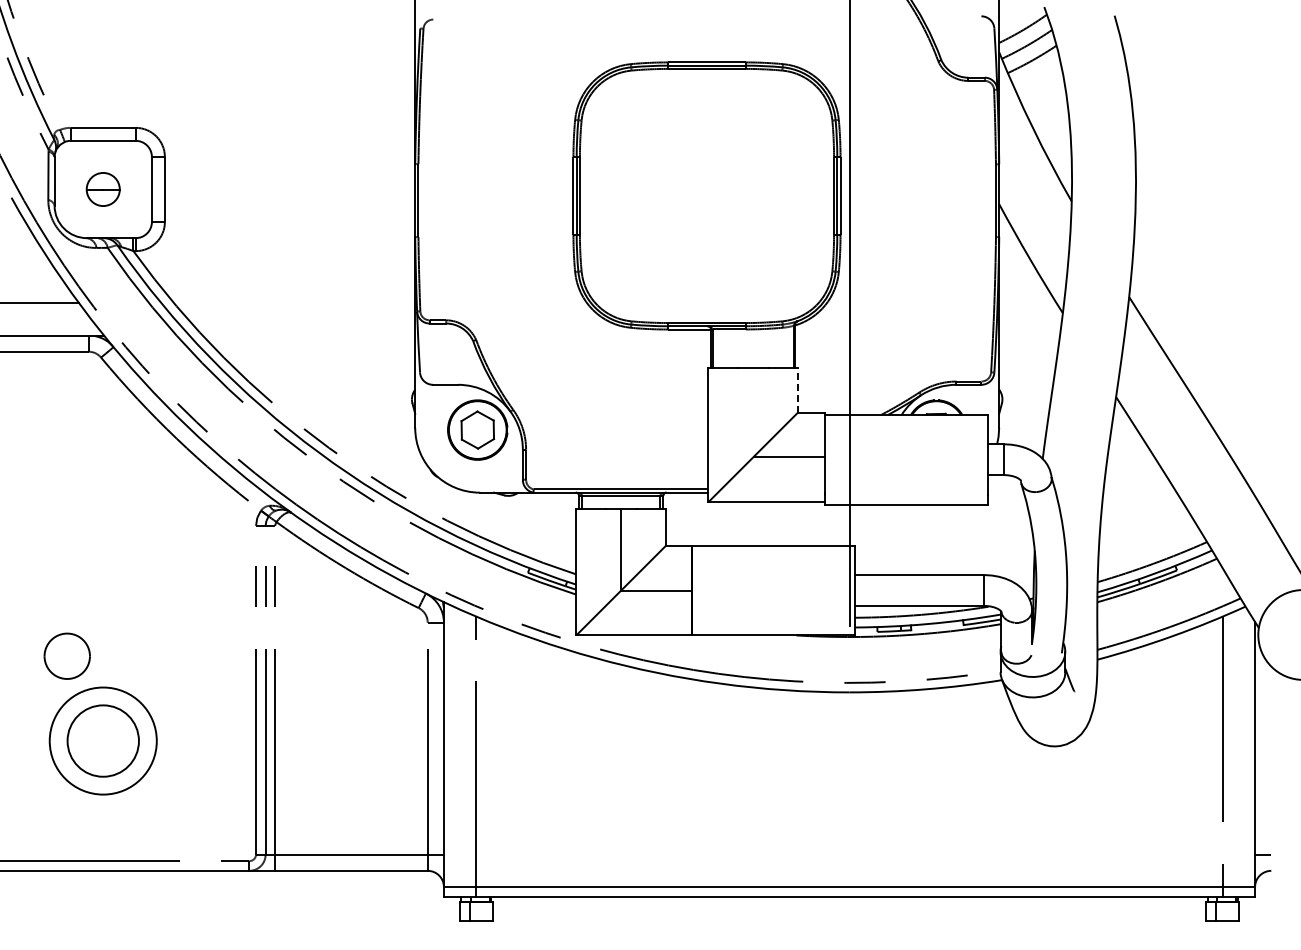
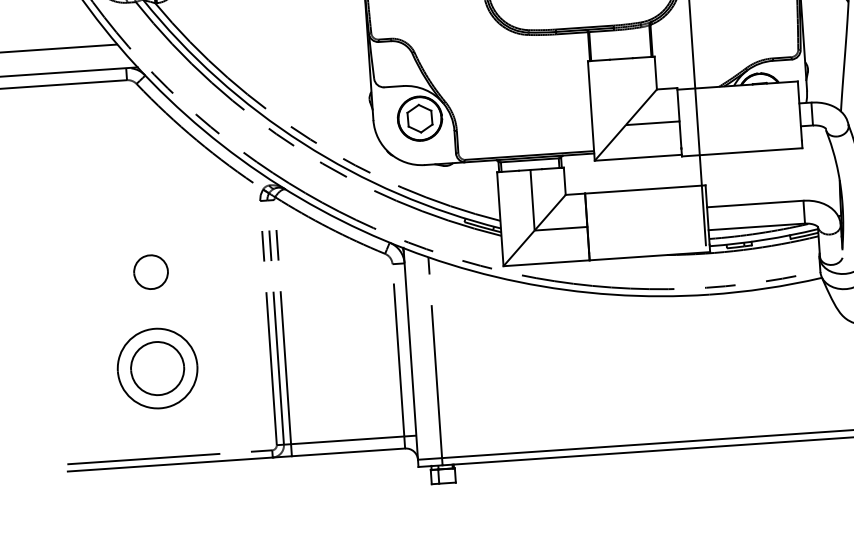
line: (798, 390) -> (656, 73), dashed -> solid
part: (66, 655) -> (150, 271), moved

